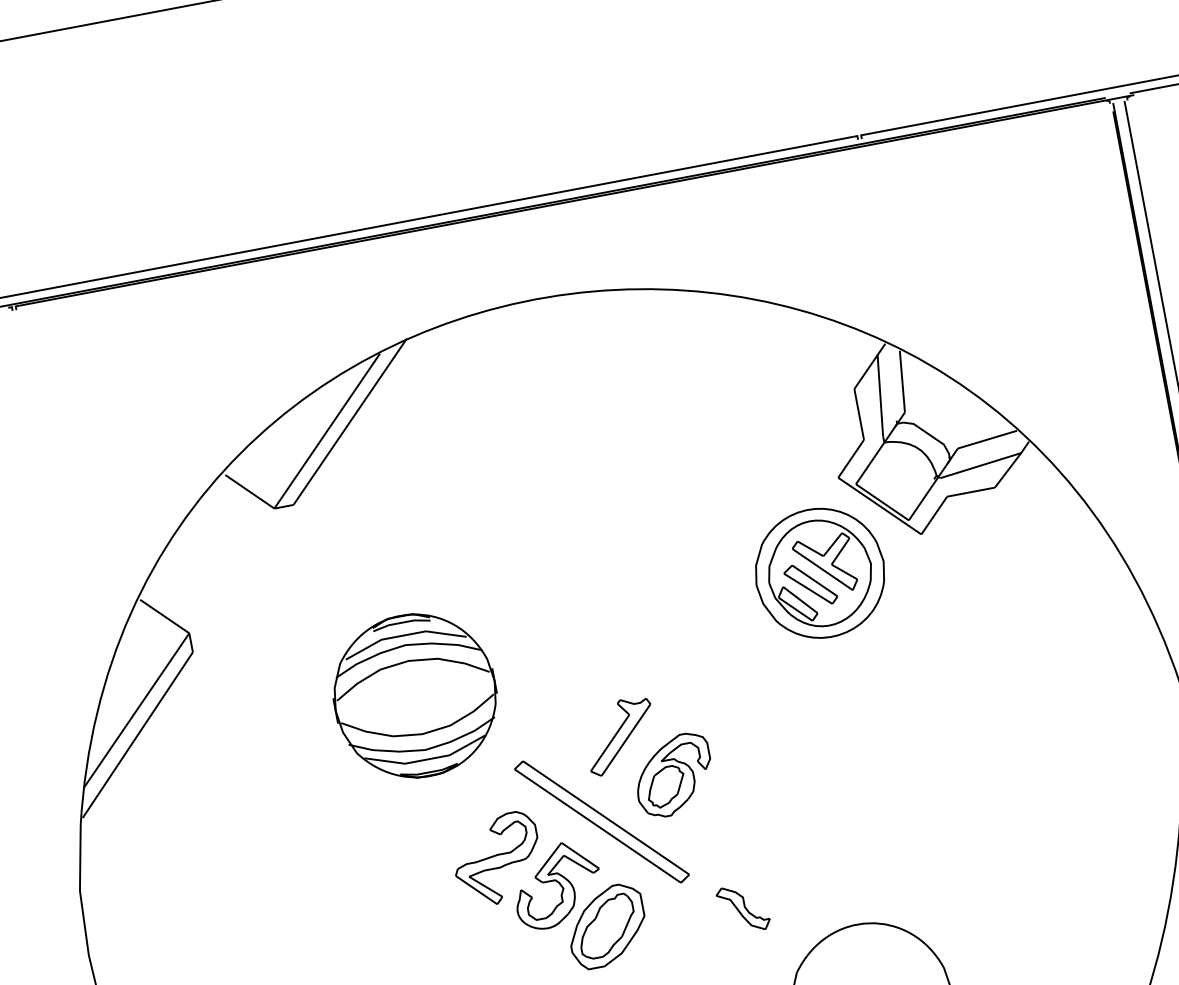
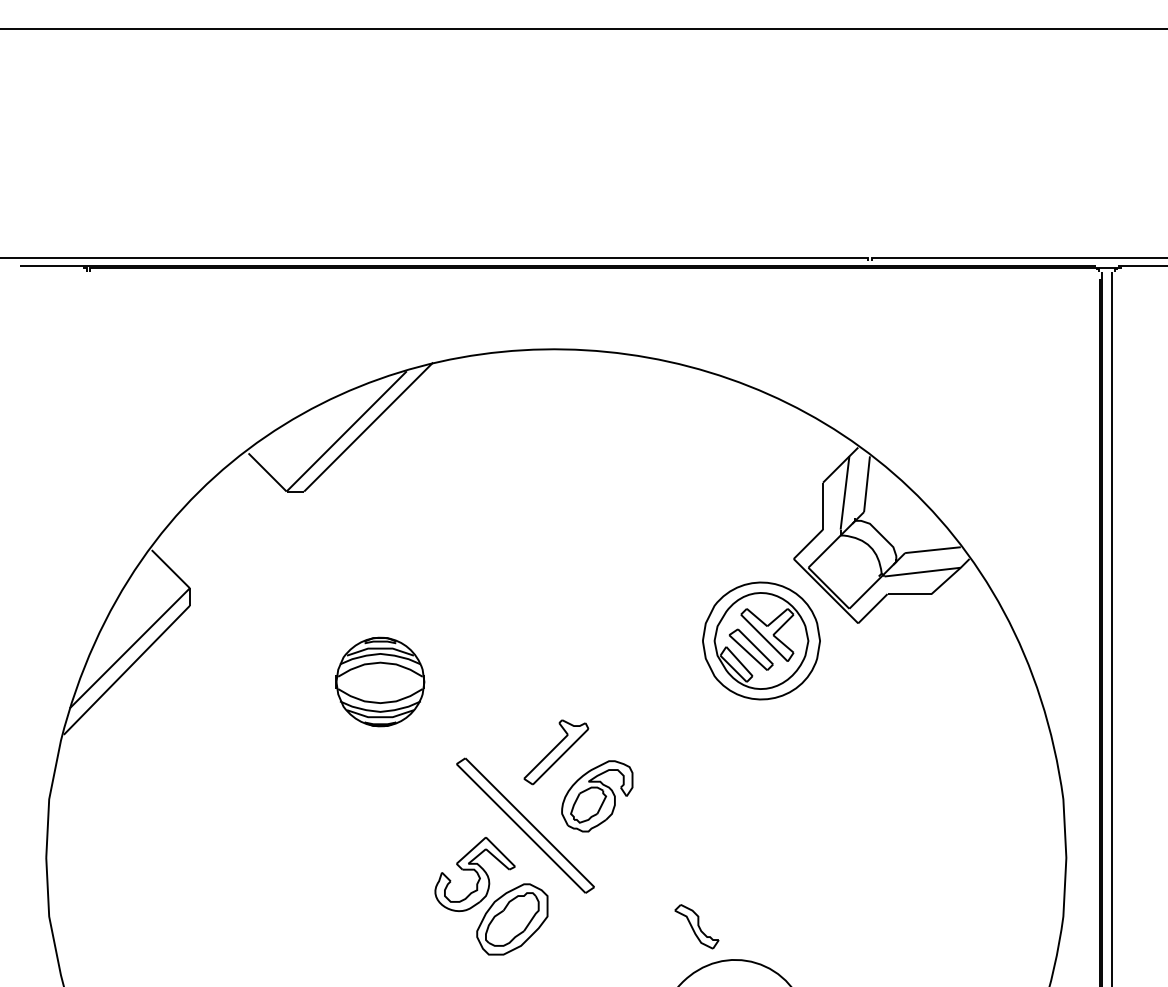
part: (415, 695) -> (380, 681), size x0.6
part: (496, 859) -> (425, 841), removed
part: (743, 908) -> (696, 926), moved

